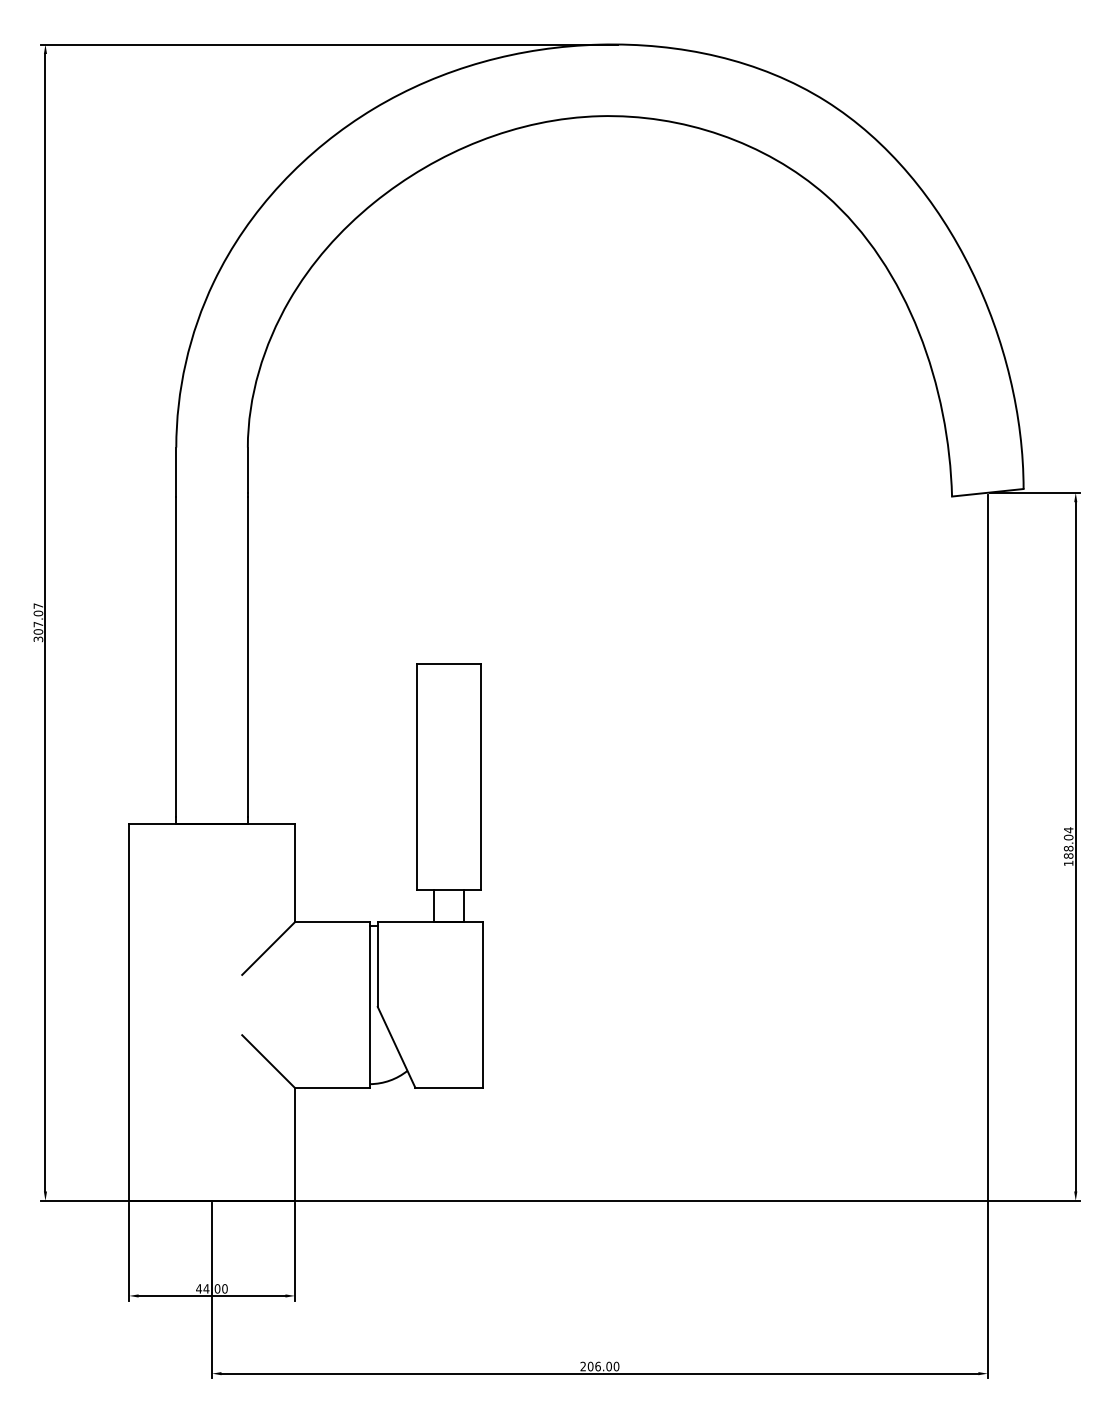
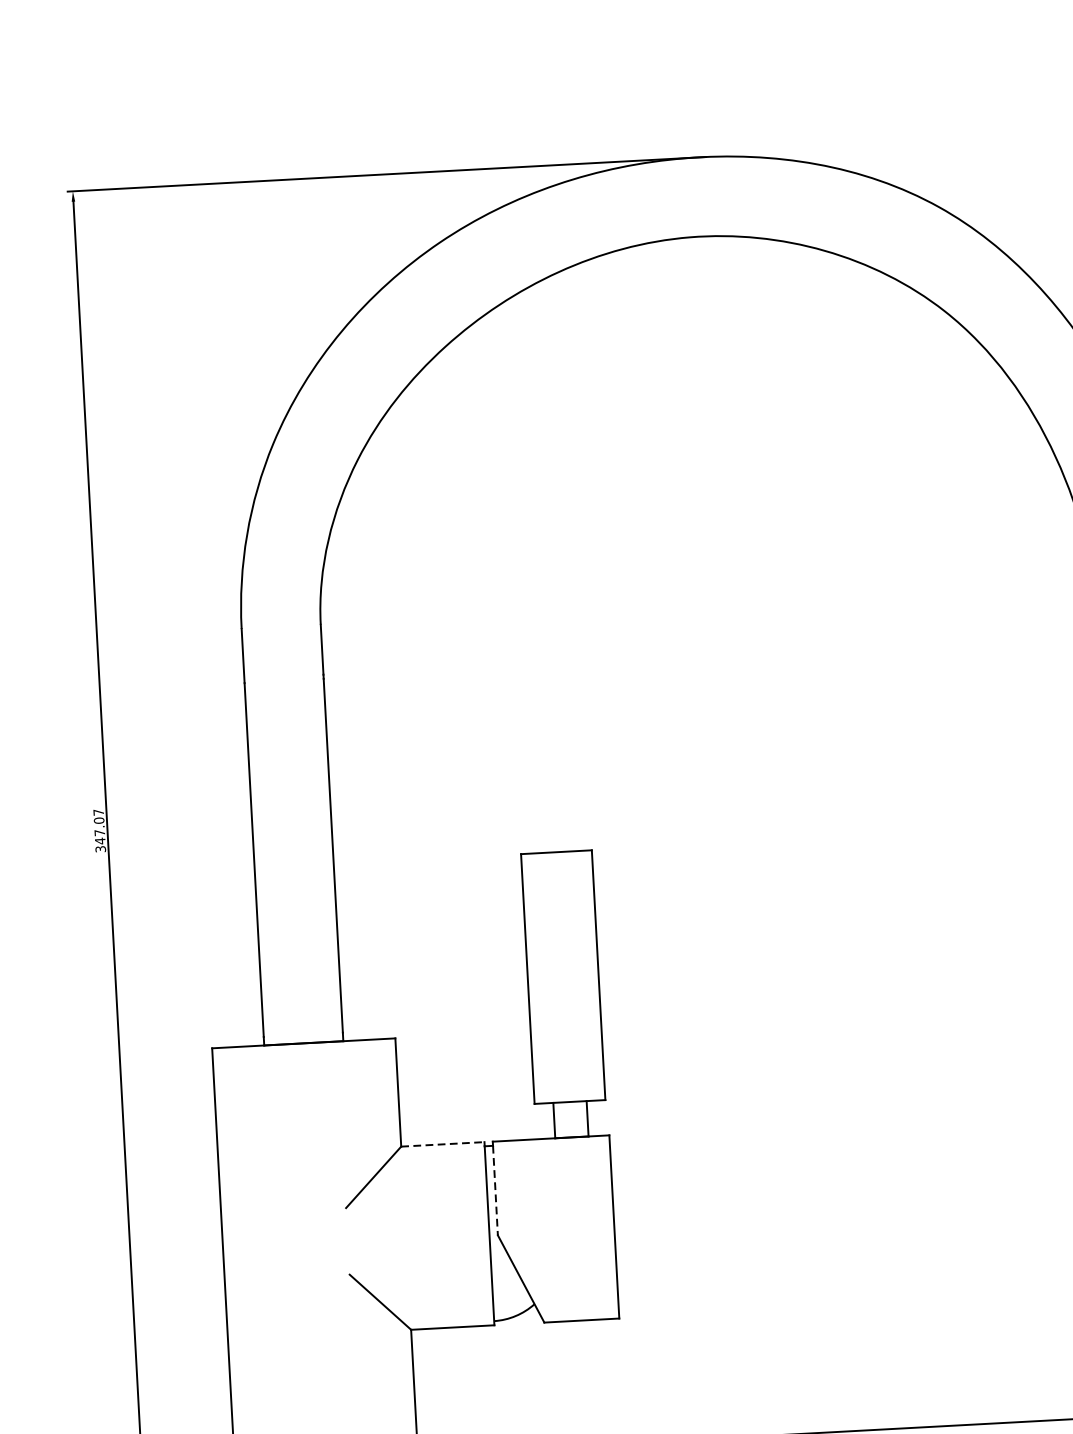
text: (38, 631) -> (100, 840), 307.07 -> 347.07
line: (332, 922) -> (442, 1144), solid -> dashed
line: (377, 966) -> (495, 1190), solid -> dashed

